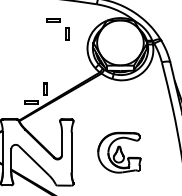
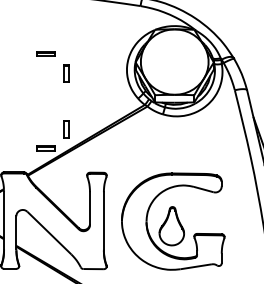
part: (57, 22) -> (51, 57), moved
part: (119, 152) -> (173, 221), size x1.67

